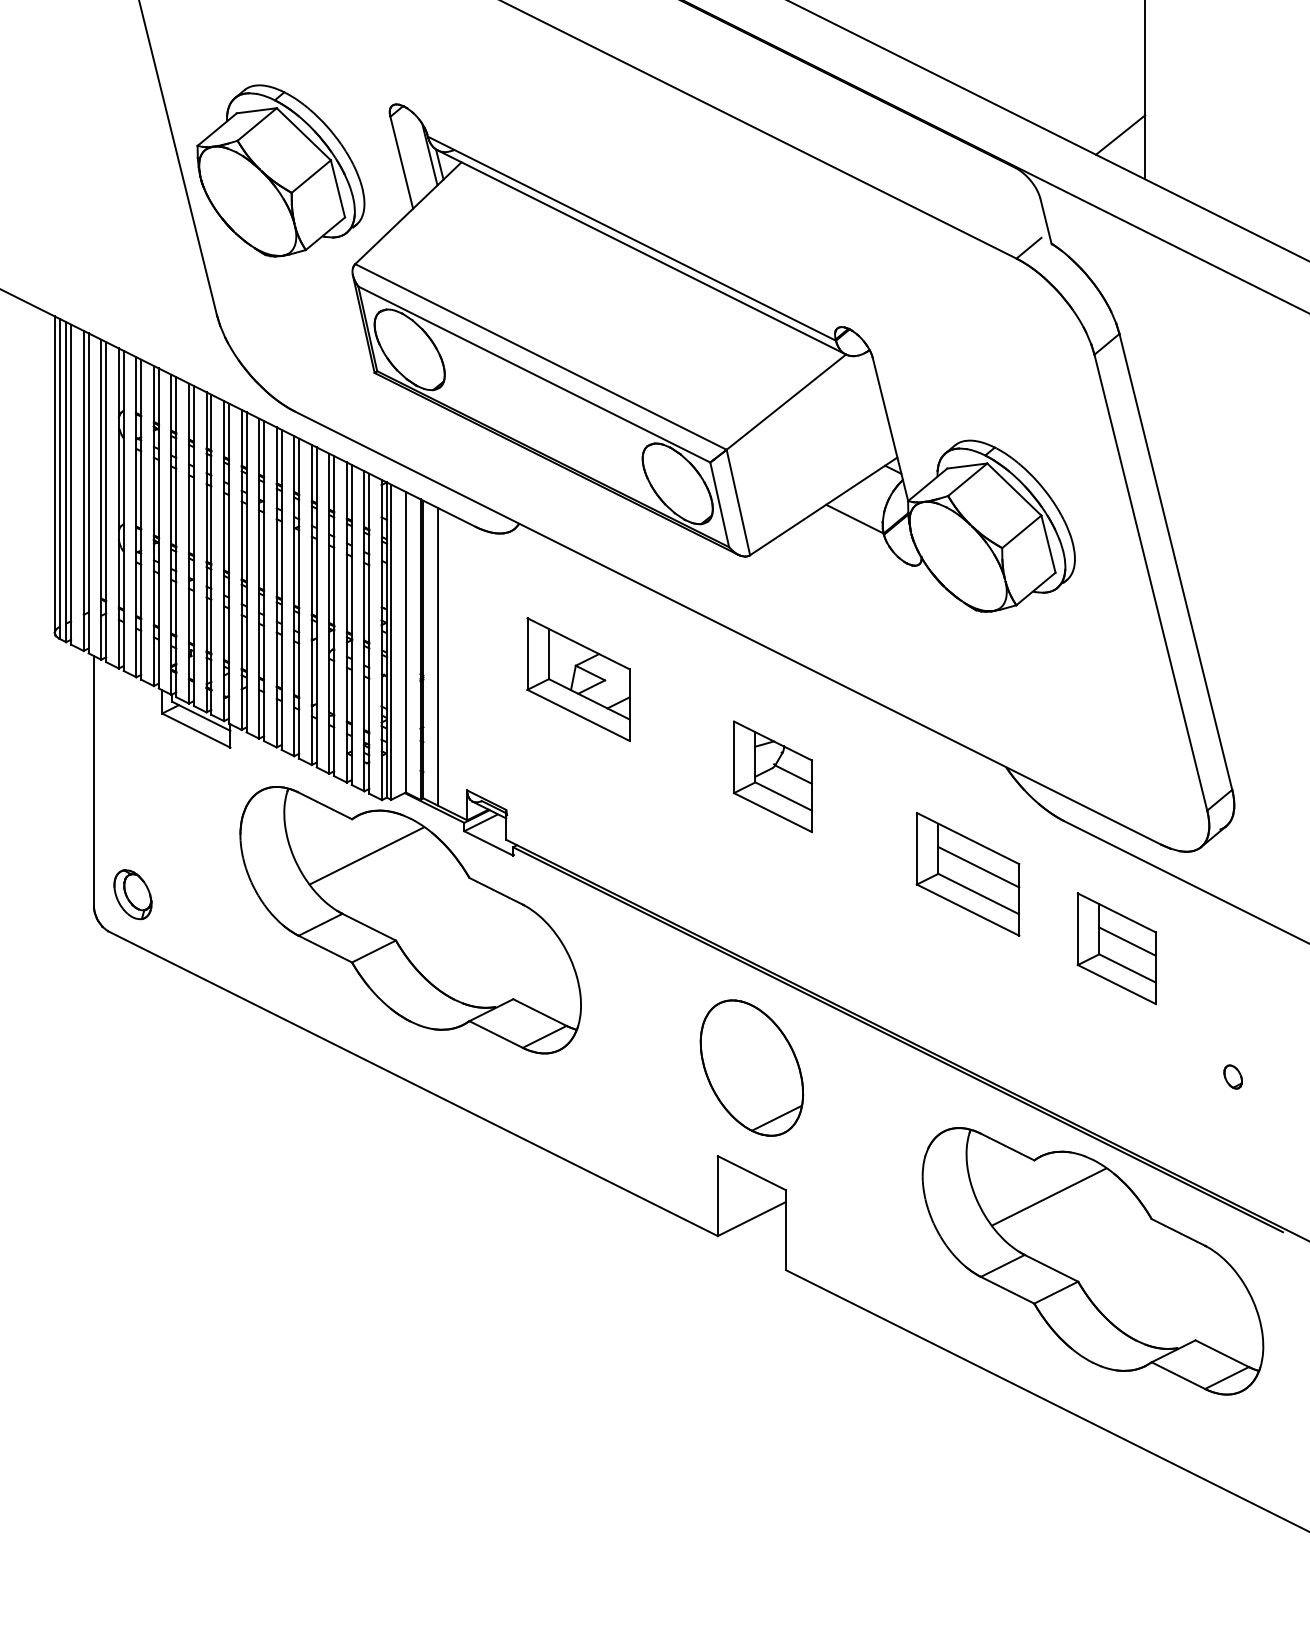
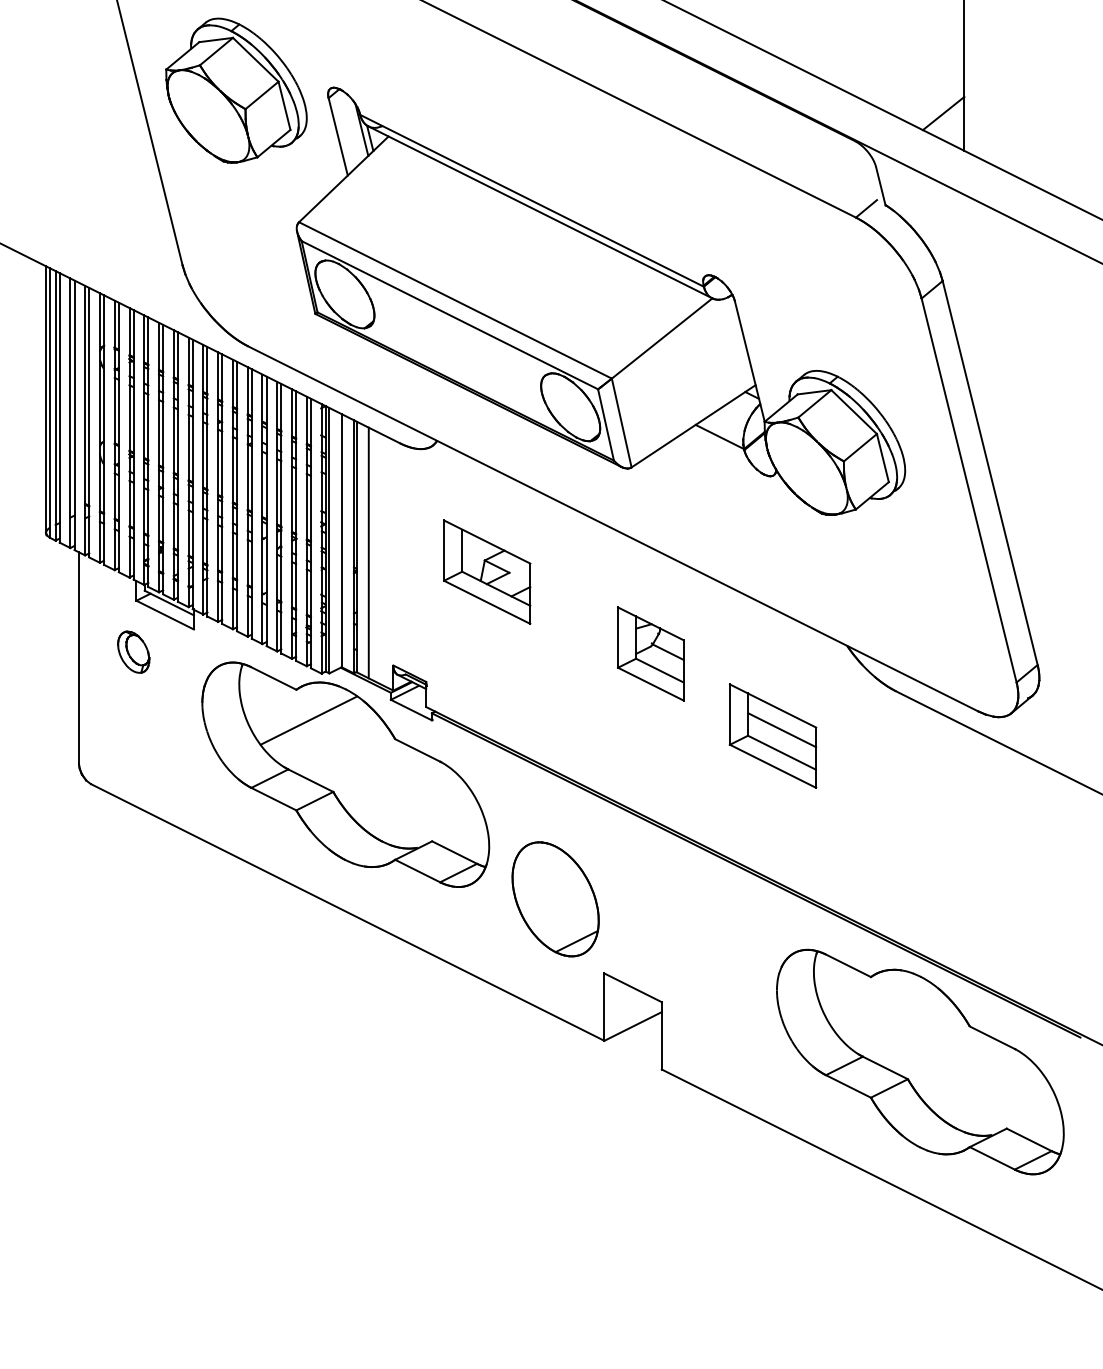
part: (280, 170) -> (236, 90), moved
part: (967, 873) -> (772, 735), moved
part: (132, 894) -> (133, 652), moved
part: (1116, 948) -> (940, 798), removed
part: (751, 1067) -> (555, 898), moved
part: (1232, 1076) -> (1037, 906), removed
line: (1048, 1196) -> (882, 1007), removed

